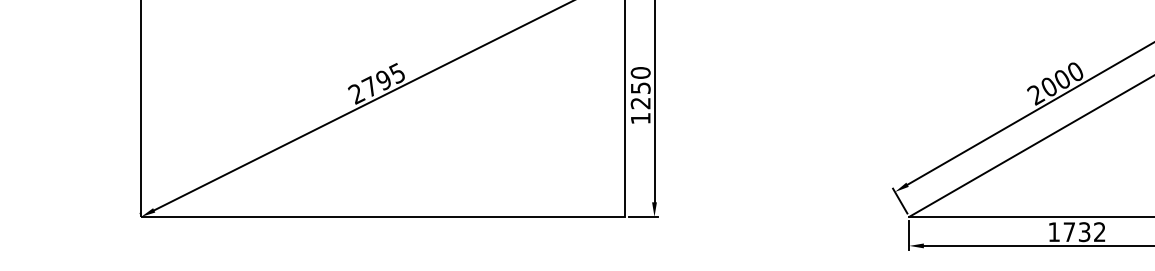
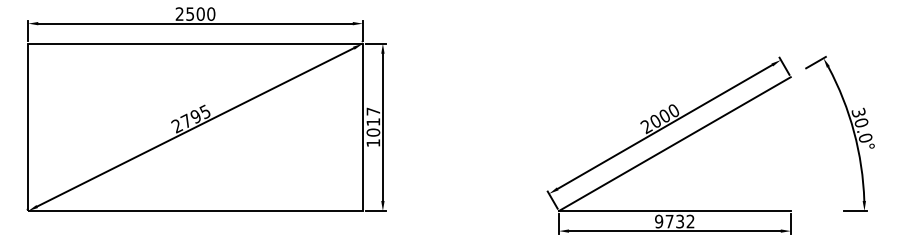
text: (640, 87) -> (373, 121), 1250 -> 1017
text: (1054, 232) -> (659, 221), 1732 -> 9732

